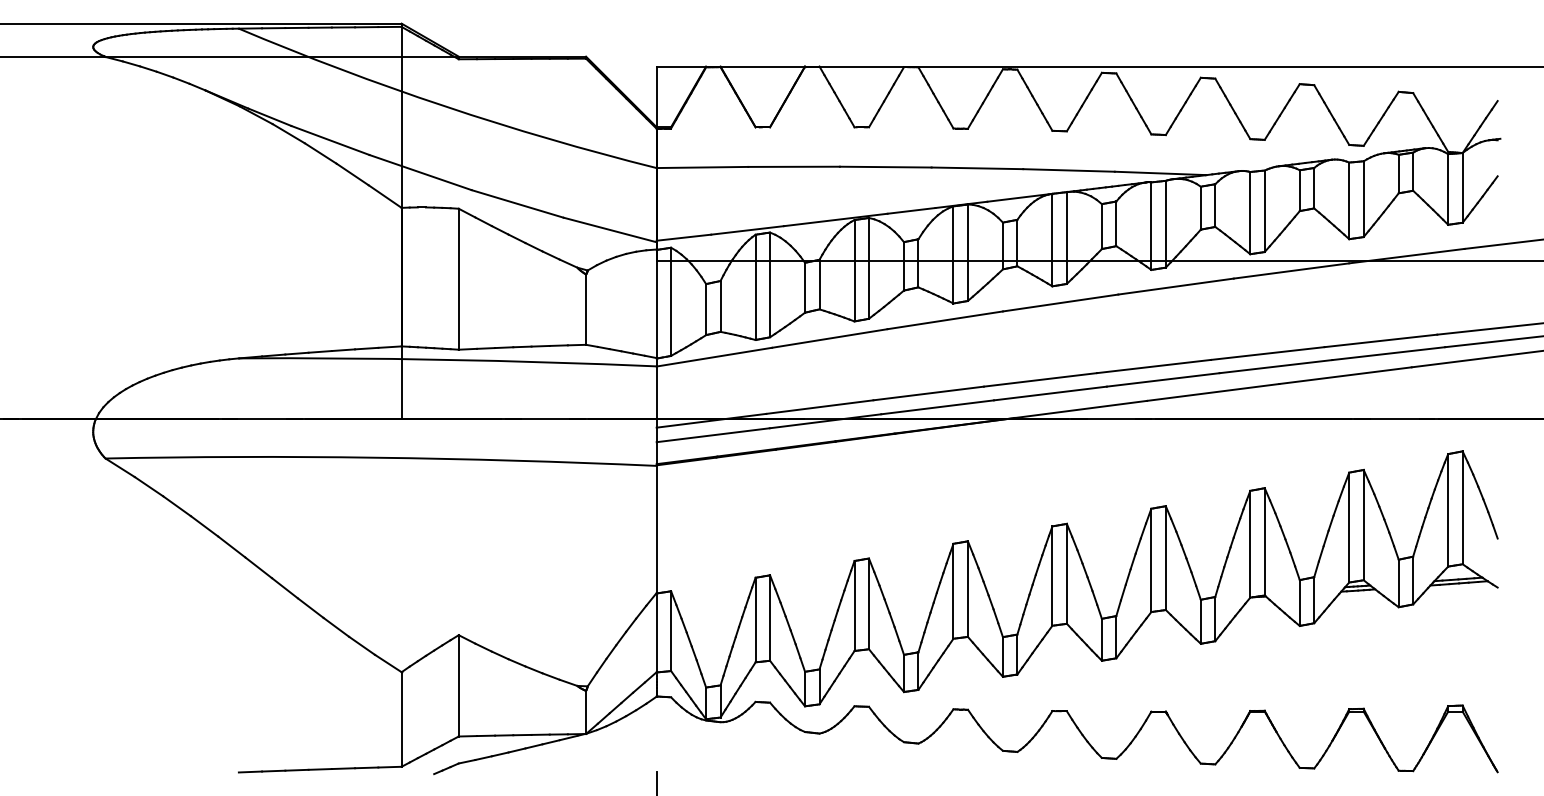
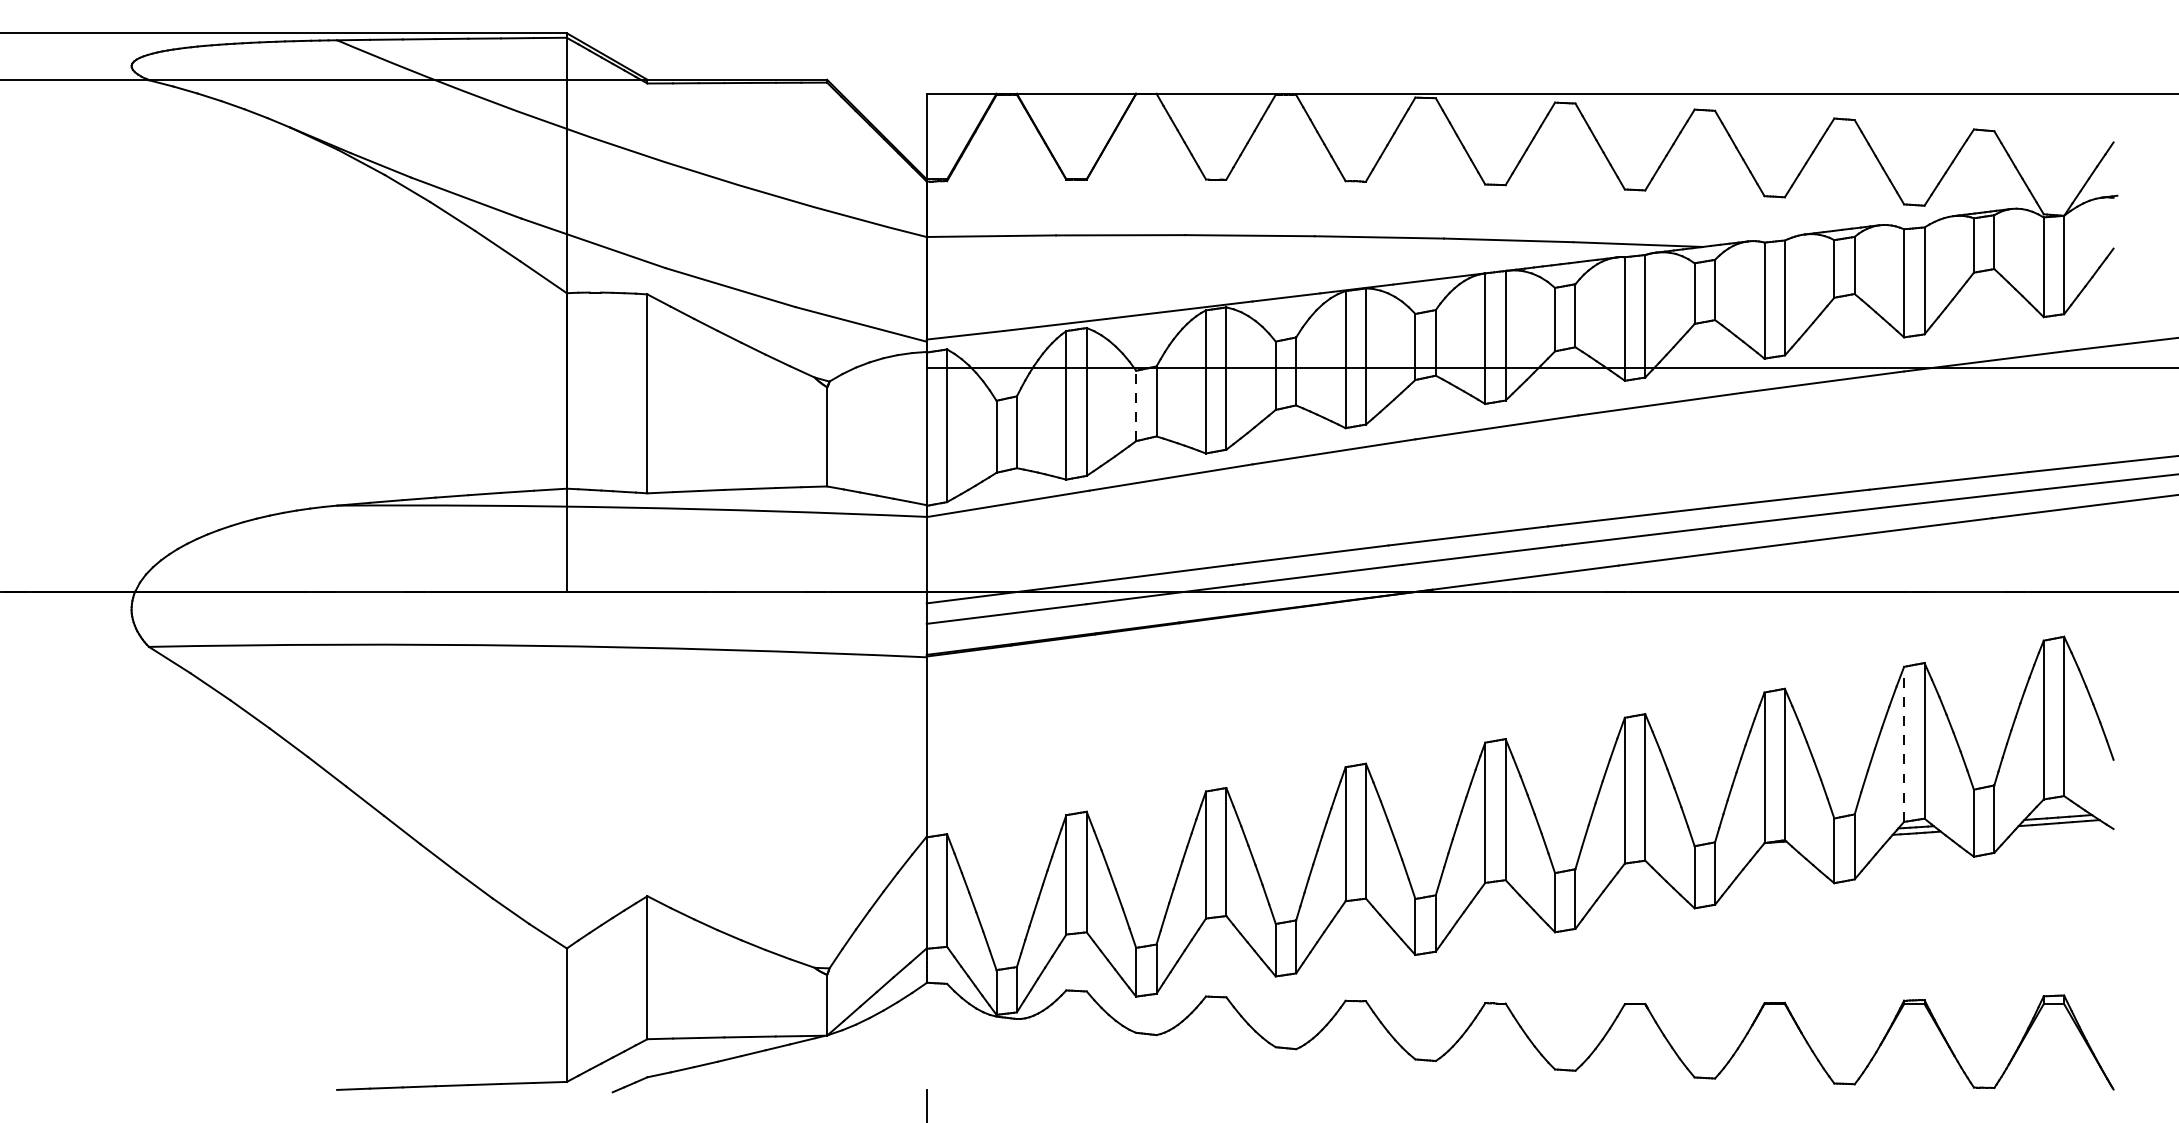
line: (805, 287) -> (1136, 405), solid -> dashed
line: (1349, 527) -> (1904, 744), solid -> dashed

